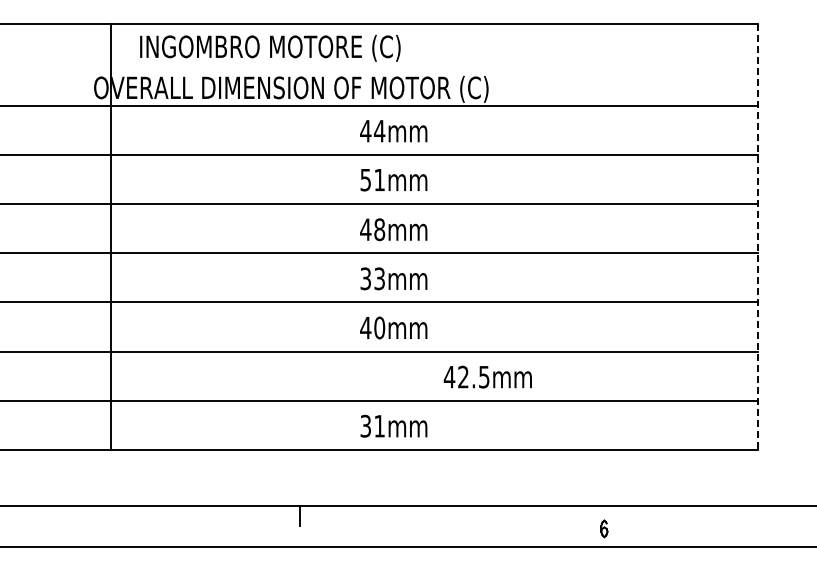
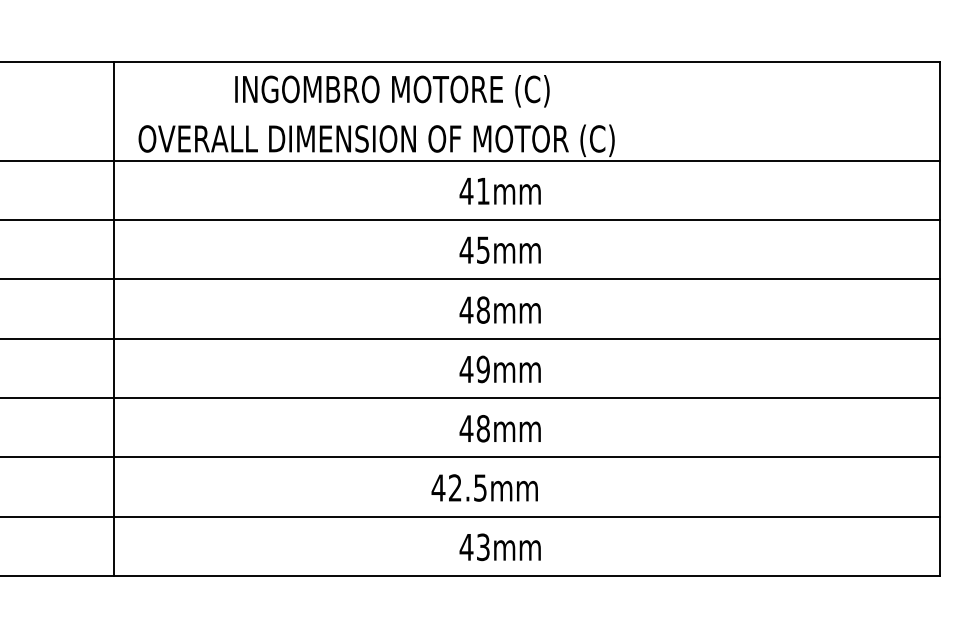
text: (270, 48) -> (392, 91), moved
text: (379, 131) -> (483, 191), 44mm -> 41mm
text: (372, 180) -> (474, 250), 51mm -> 45mm
line: (111, 236) -> (115, 318), moved
line: (757, 236) -> (939, 318), dashed -> solid
text: (372, 278) -> (474, 368), 33mm -> 49mm
text: (379, 328) -> (483, 429), 40mm -> 48mm
text: (487, 376) -> (484, 487), moved
text: (372, 425) -> (474, 546), 31mm -> 43mm

